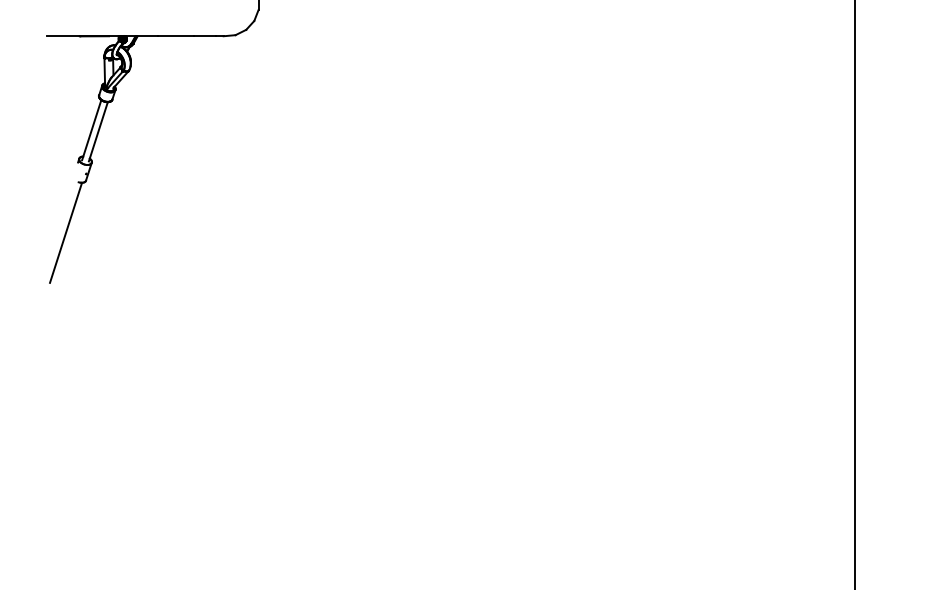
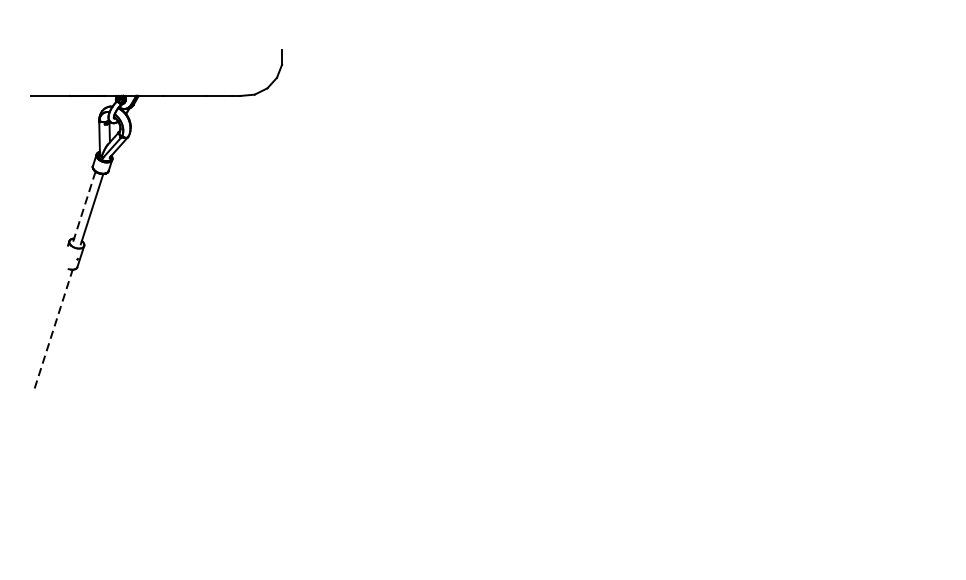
line: (91, 130) -> (83, 207), solid -> dashed
line: (66, 232) -> (54, 328), solid -> dashed

